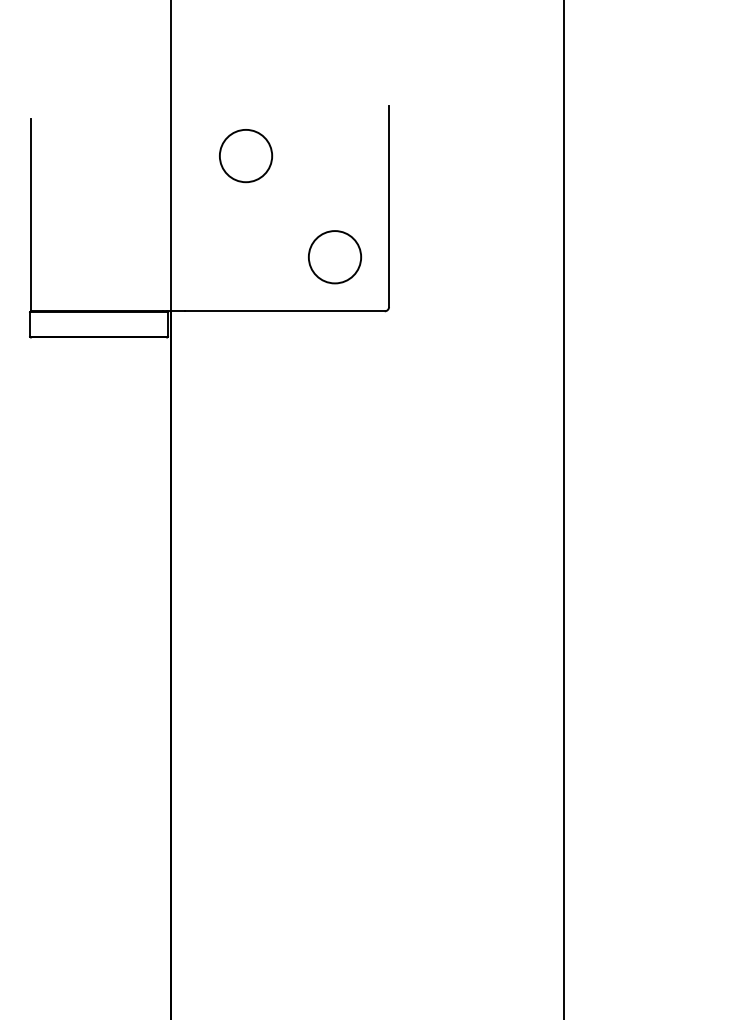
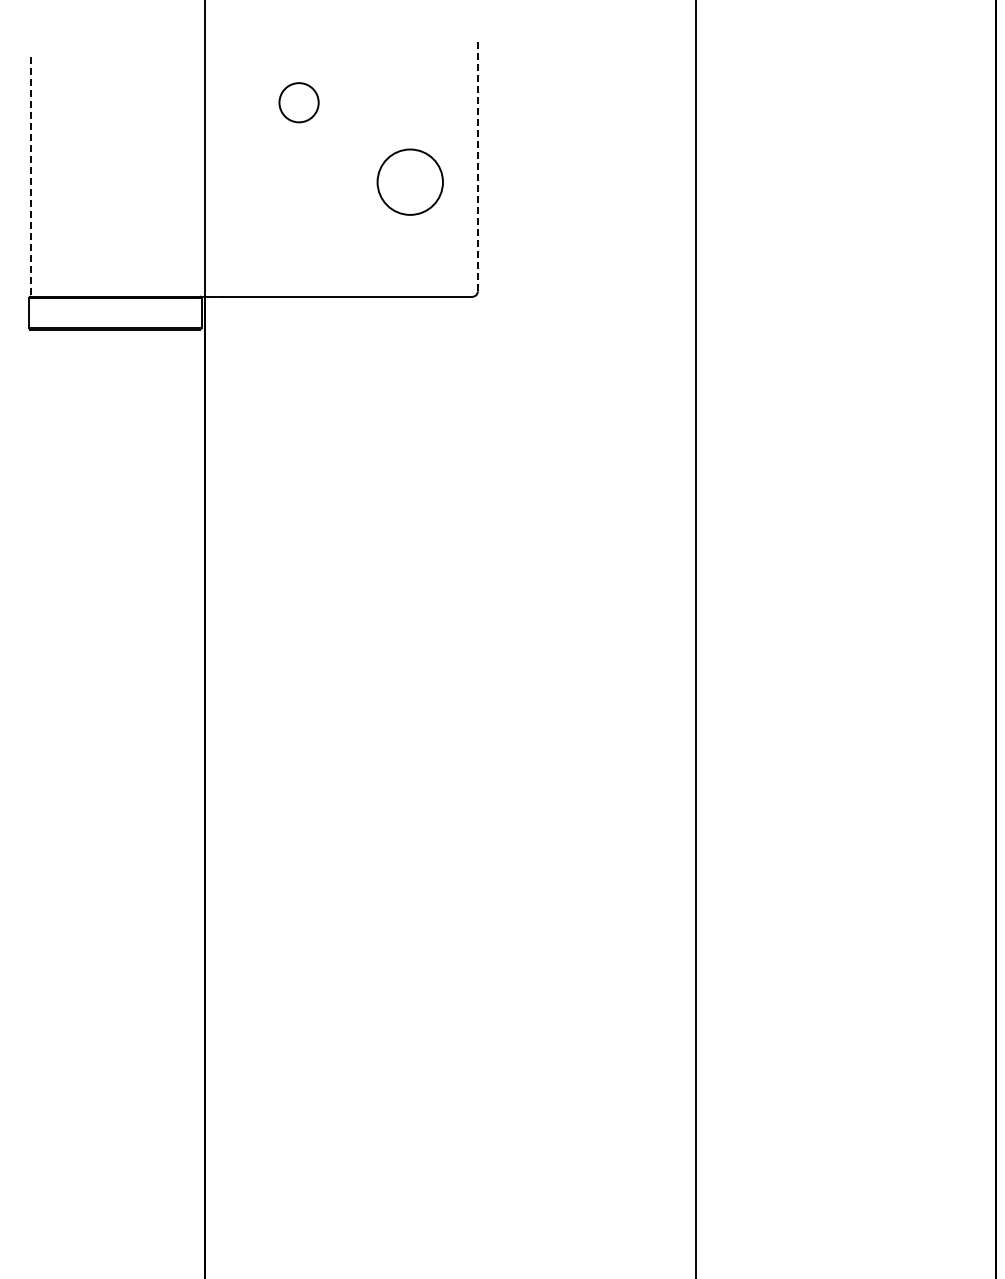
circle: (245, 155) -> (298, 102), size x0.6
line: (388, 206) -> (477, 165), solid -> dashed
line: (31, 215) -> (30, 176), solid -> dashed
circle: (334, 256) -> (409, 181), moved

